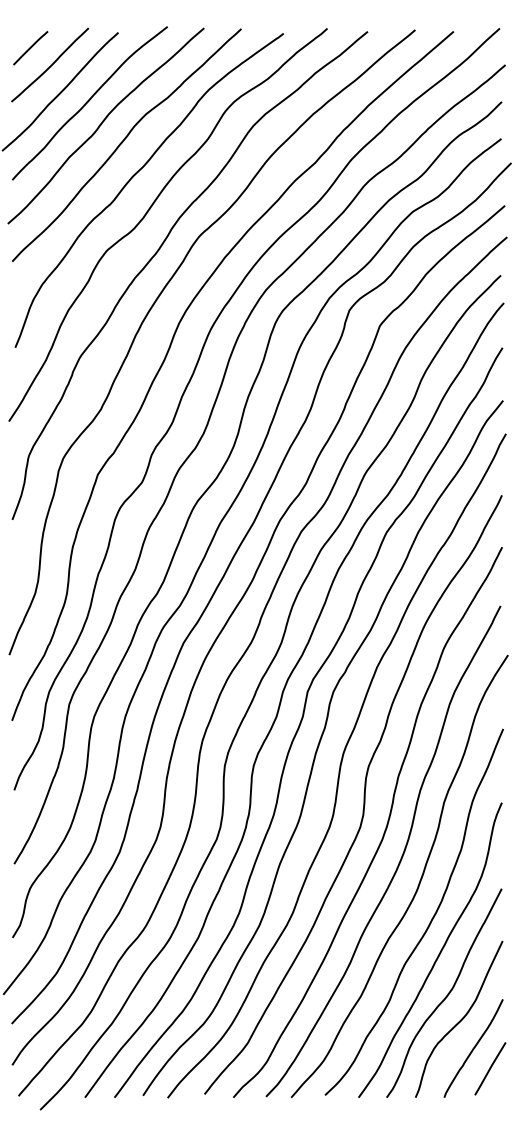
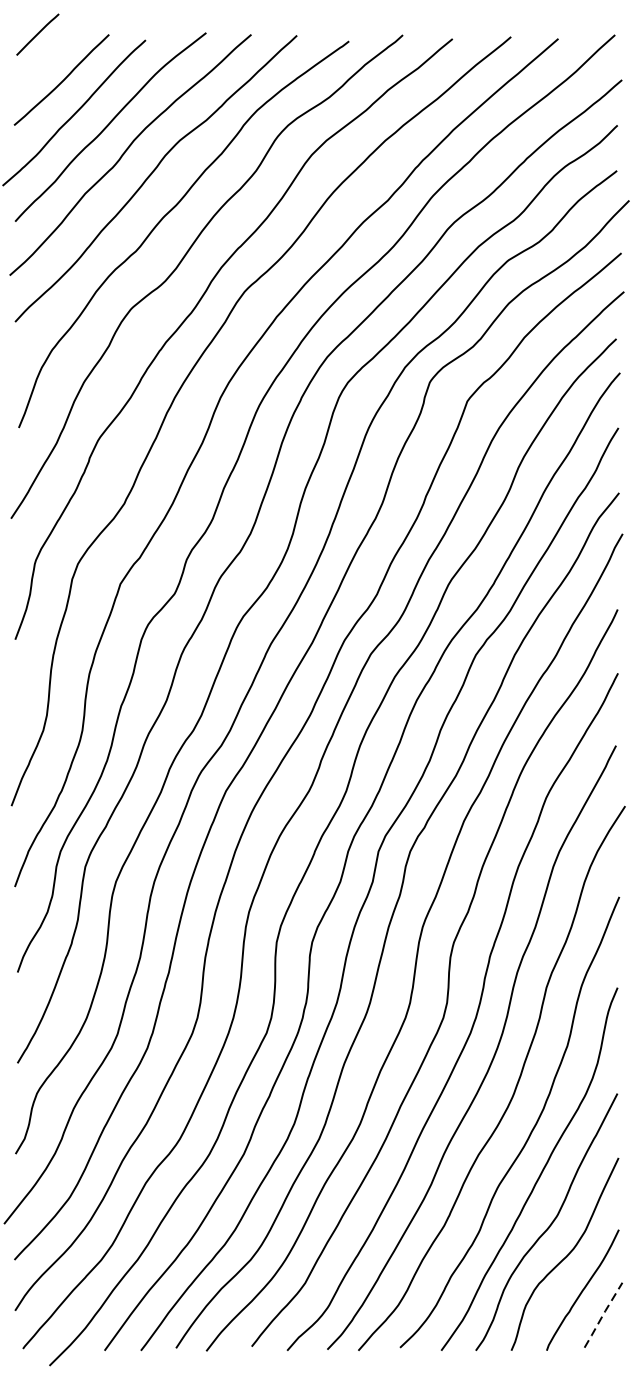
line: (30, 48) -> (37, 35), moved
line: (489, 1068) -> (602, 1314), solid -> dashed

